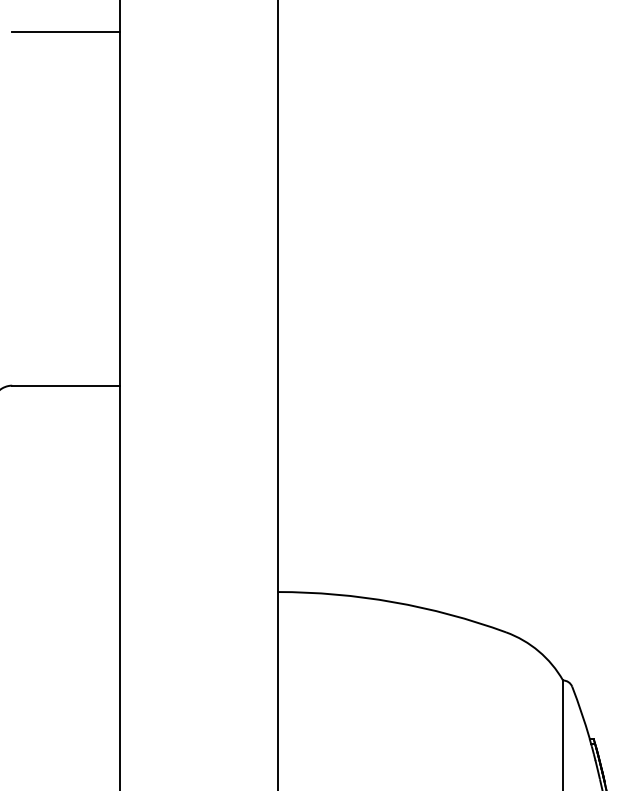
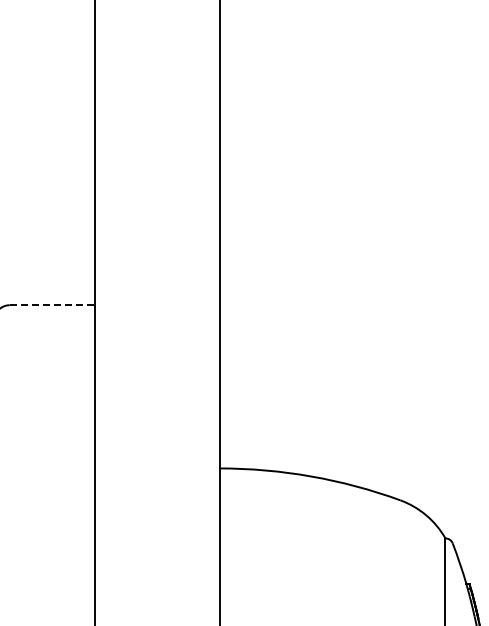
line: (66, 32) -> (52, 25), removed
line: (66, 386) -> (52, 305), solid -> dashed

